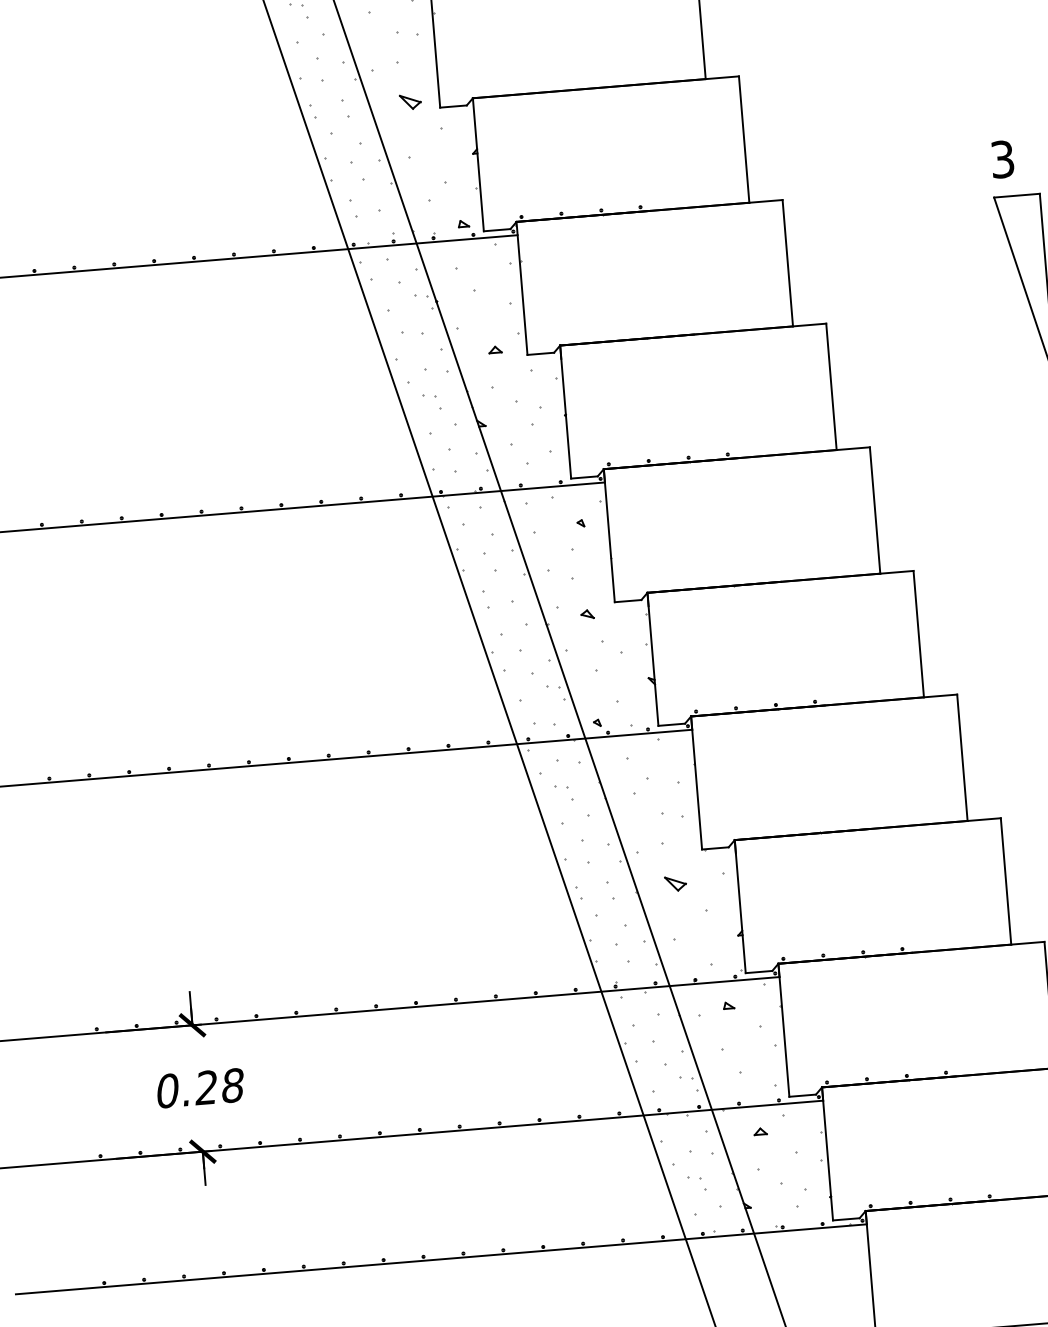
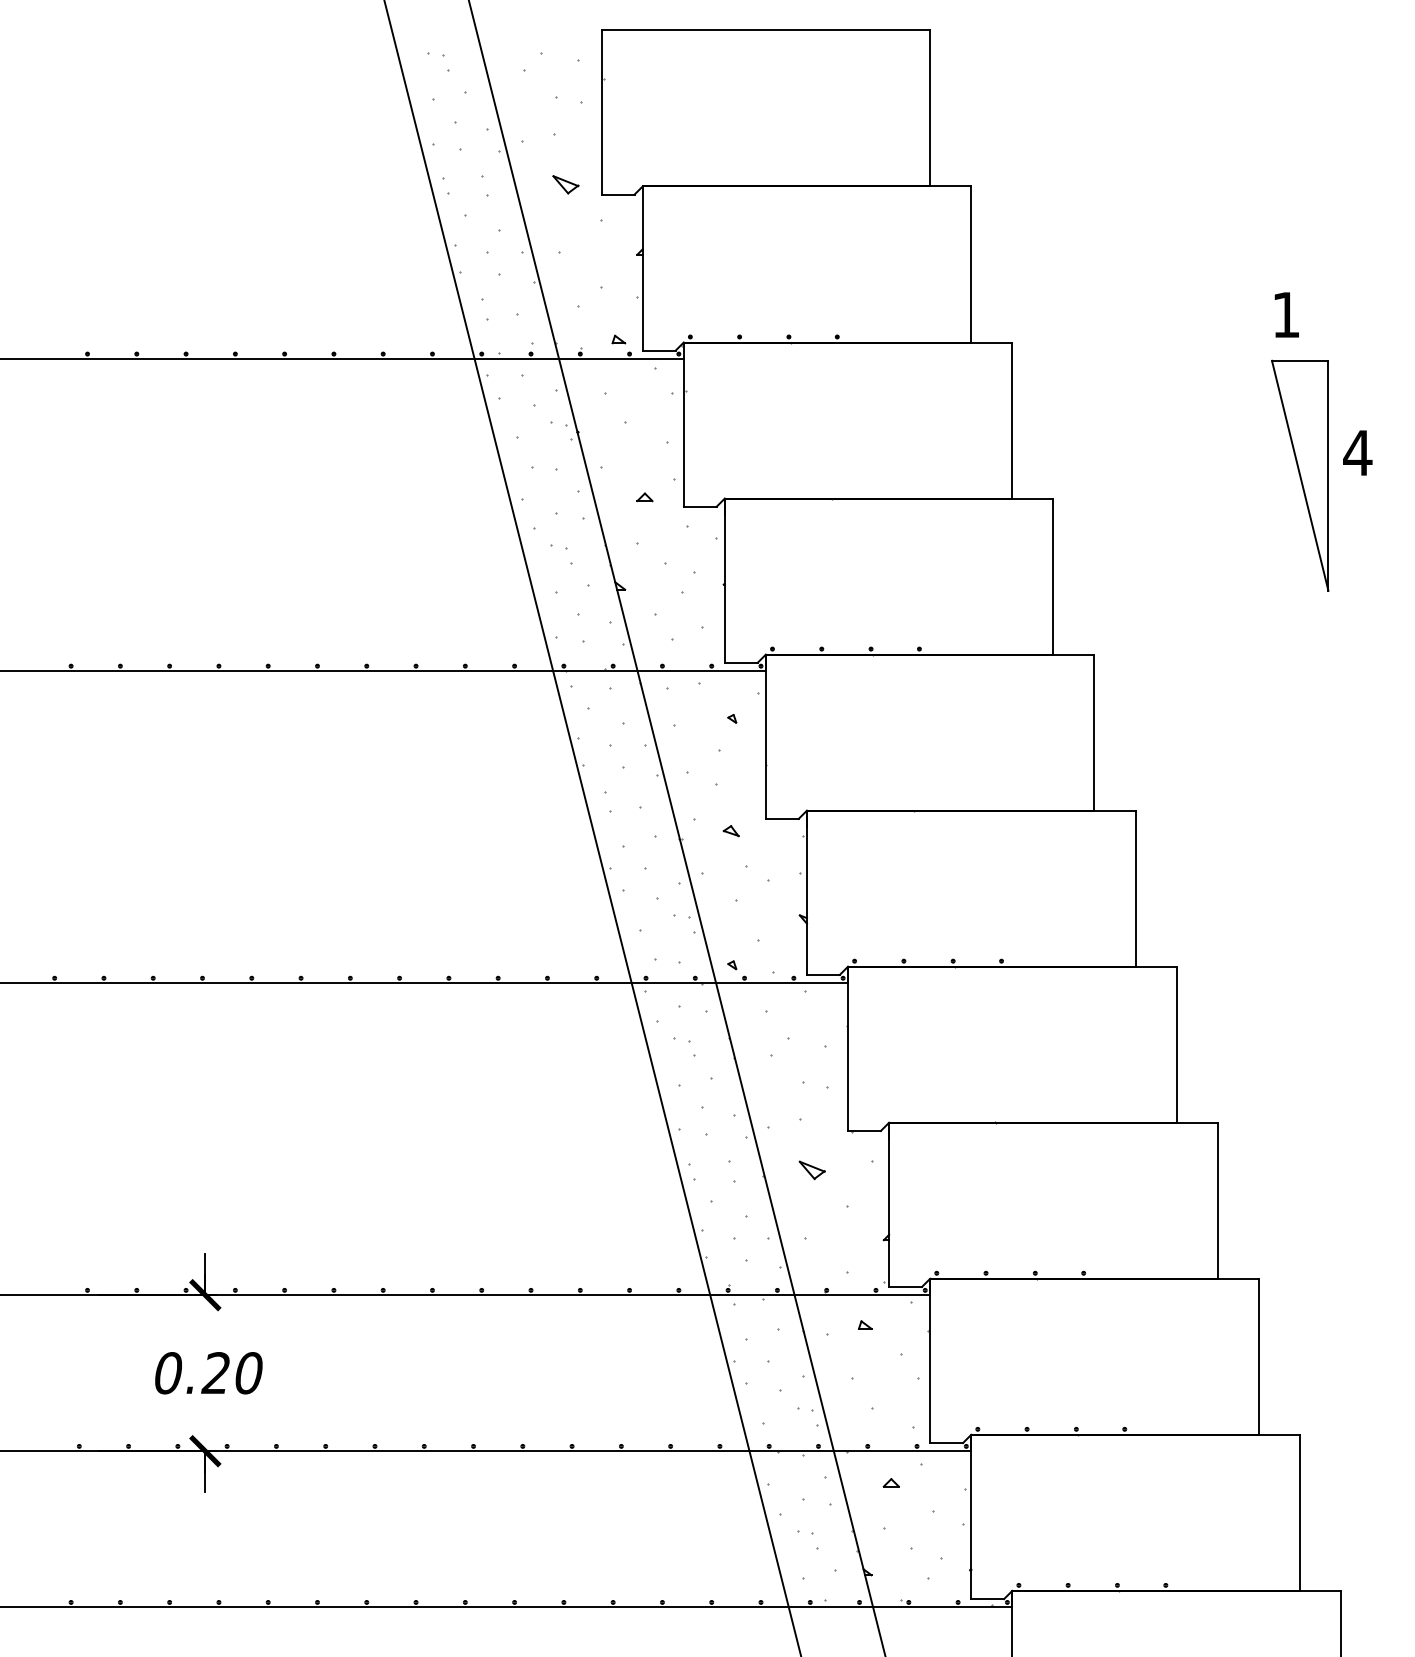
text: (1002, 159) -> (1286, 314), 3 -> 1
text: (232, 1085) -> (248, 1373), 0.28 -> 0.20

